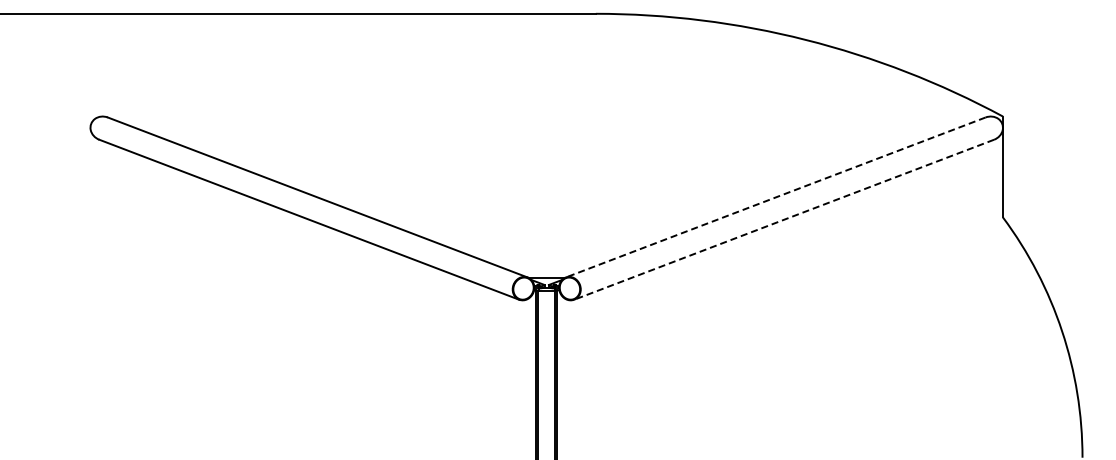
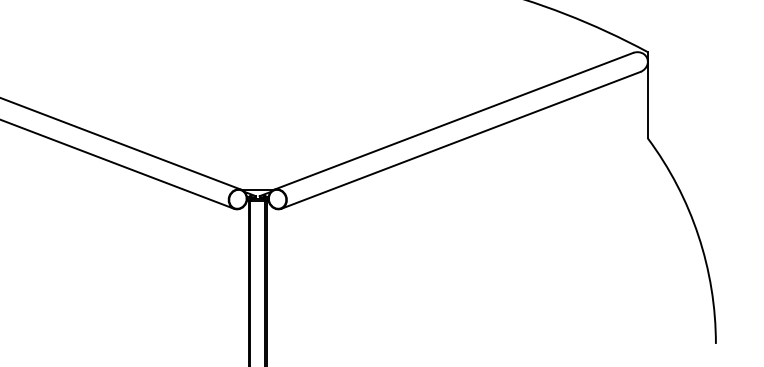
line: (775, 197) -> (453, 121), dashed -> solid
line: (784, 219) -> (461, 140), dashed -> solid

